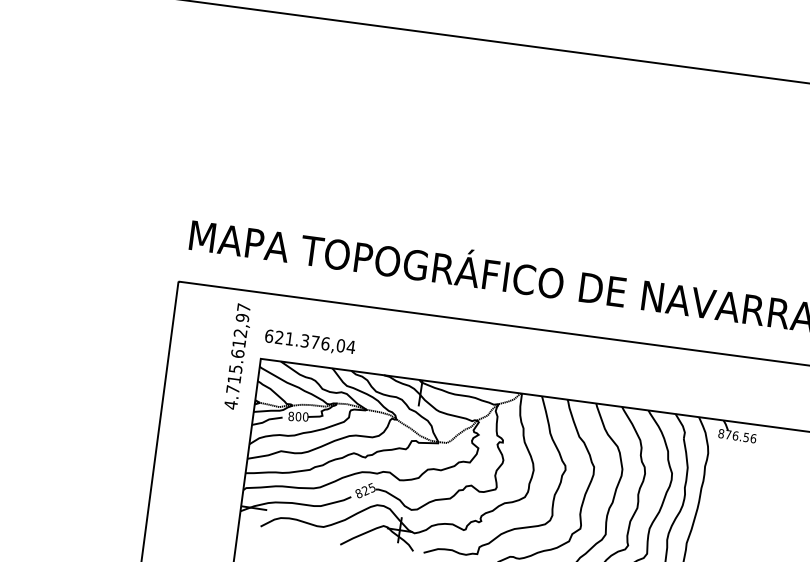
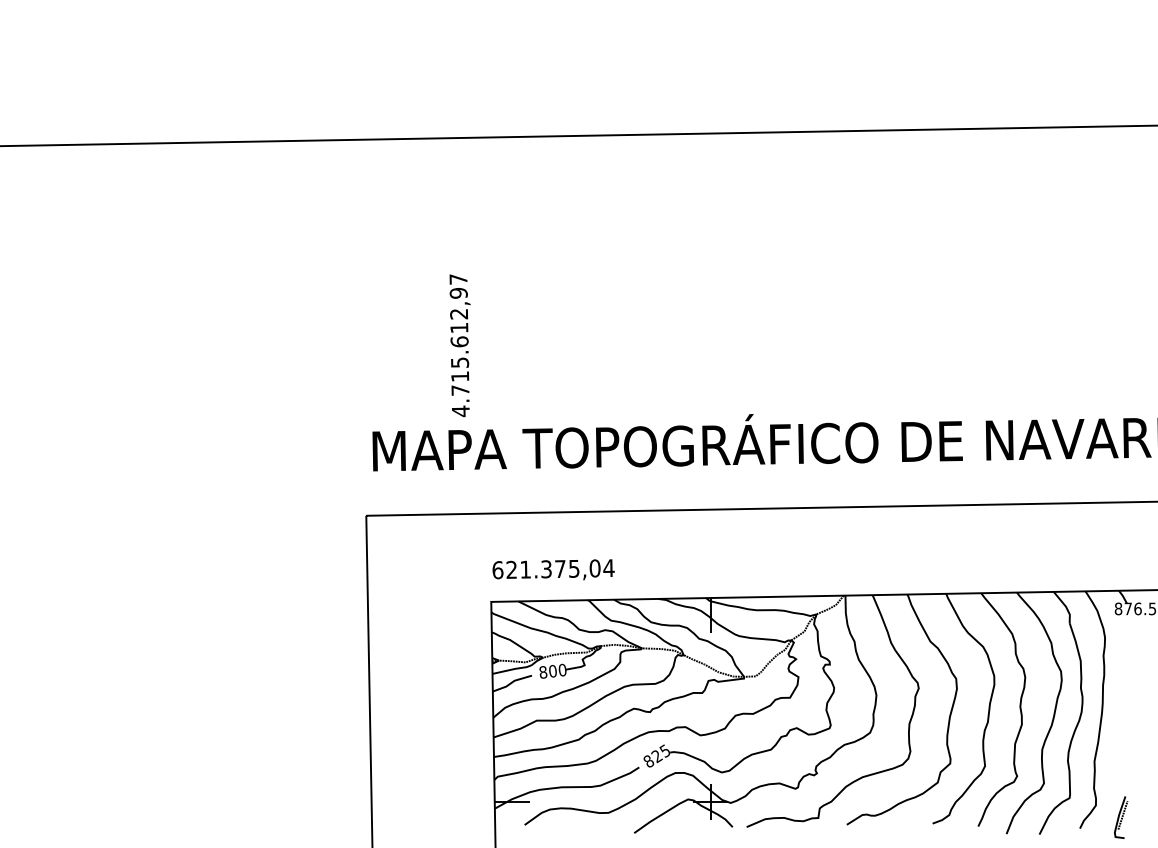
text: (325, 343) -> (574, 568), 621.376,04 -> 621.375,04
text: (237, 356) -> (459, 345), moved

